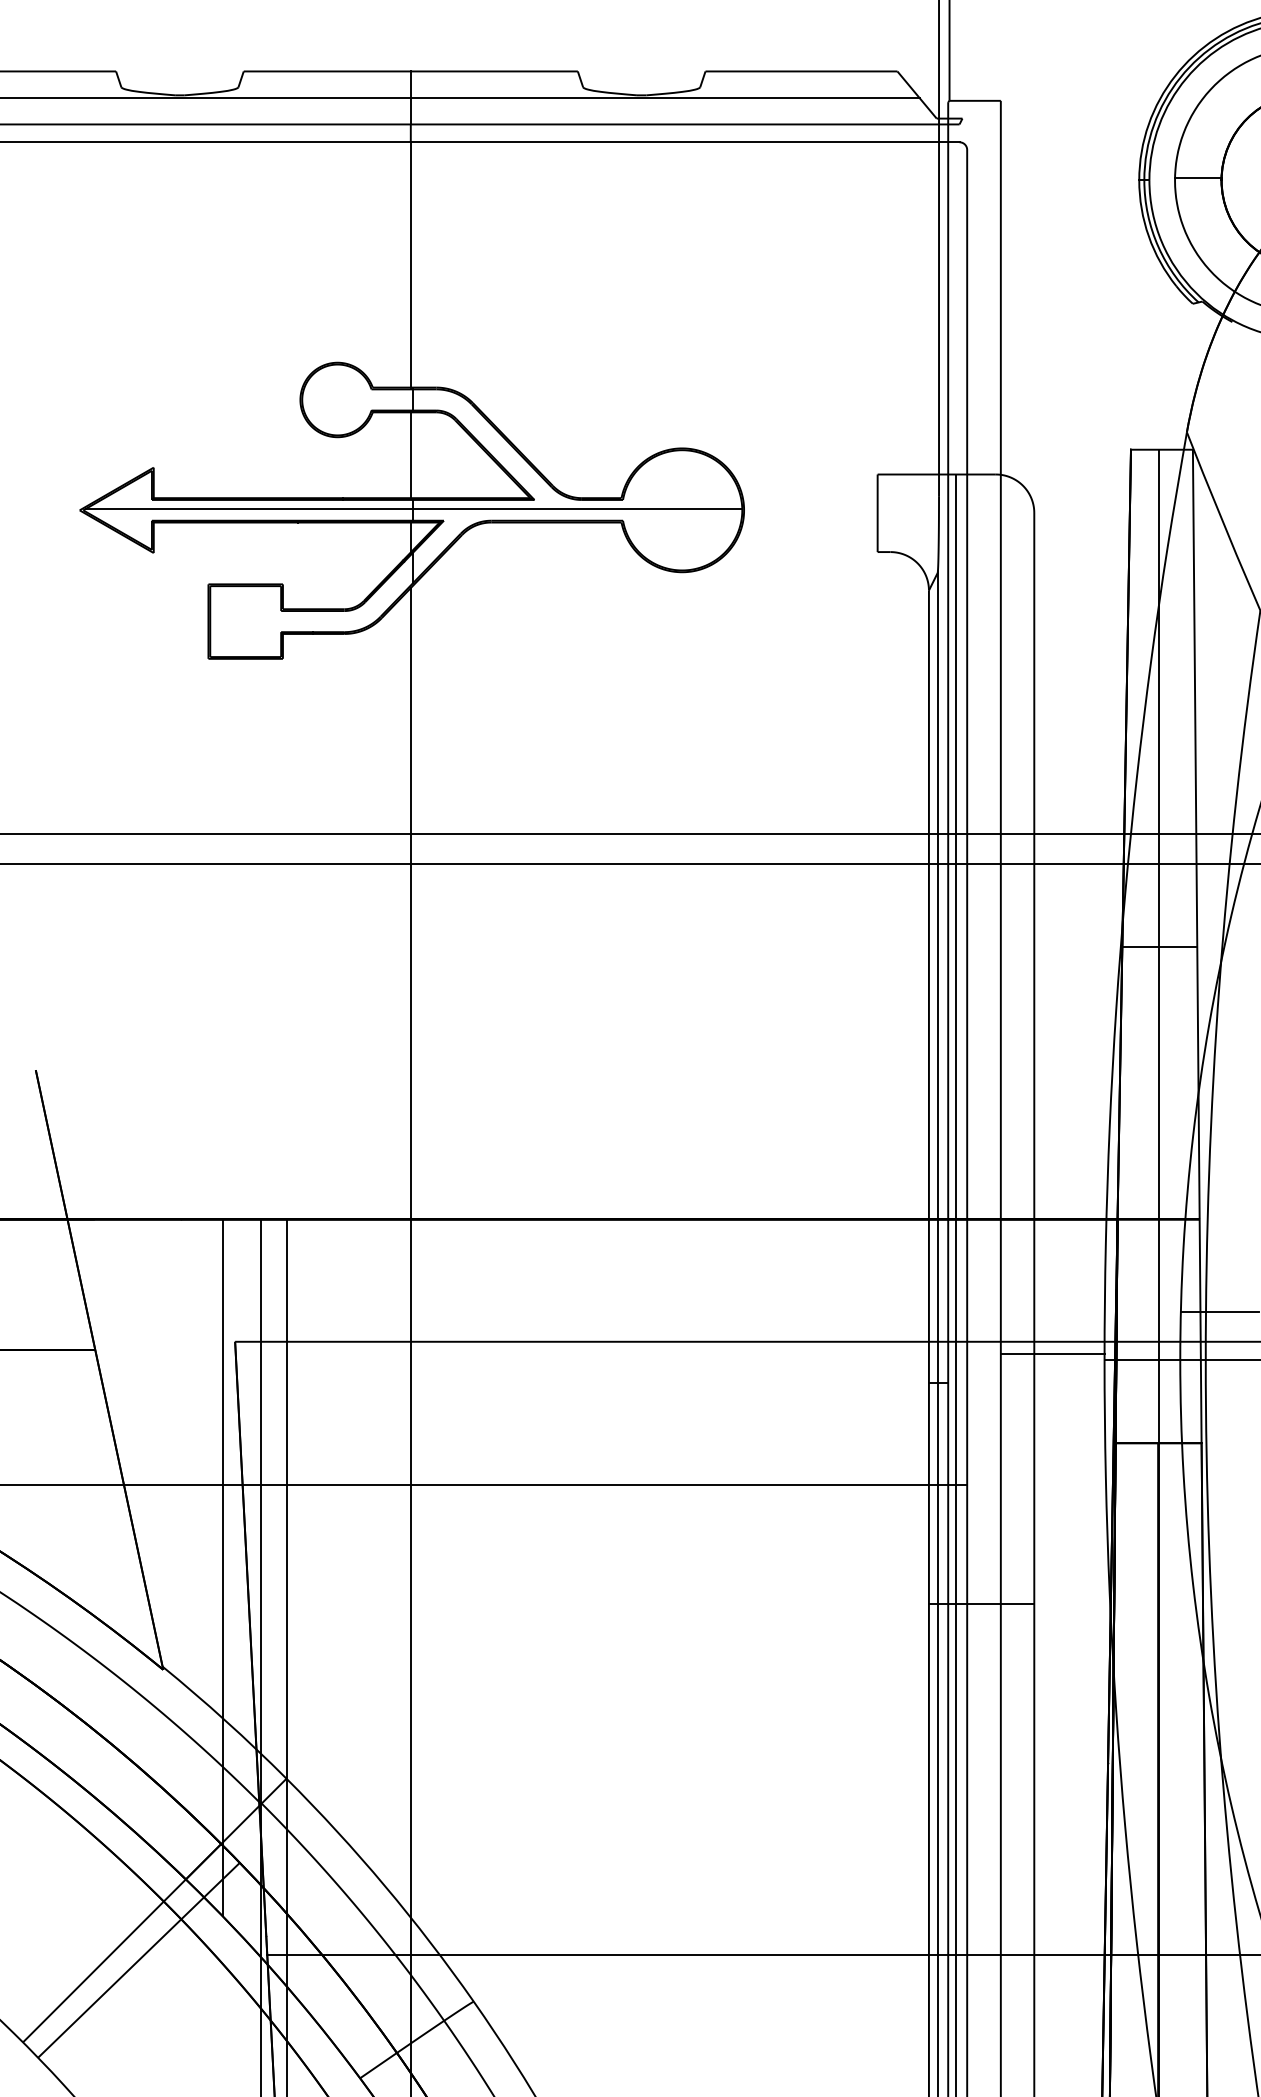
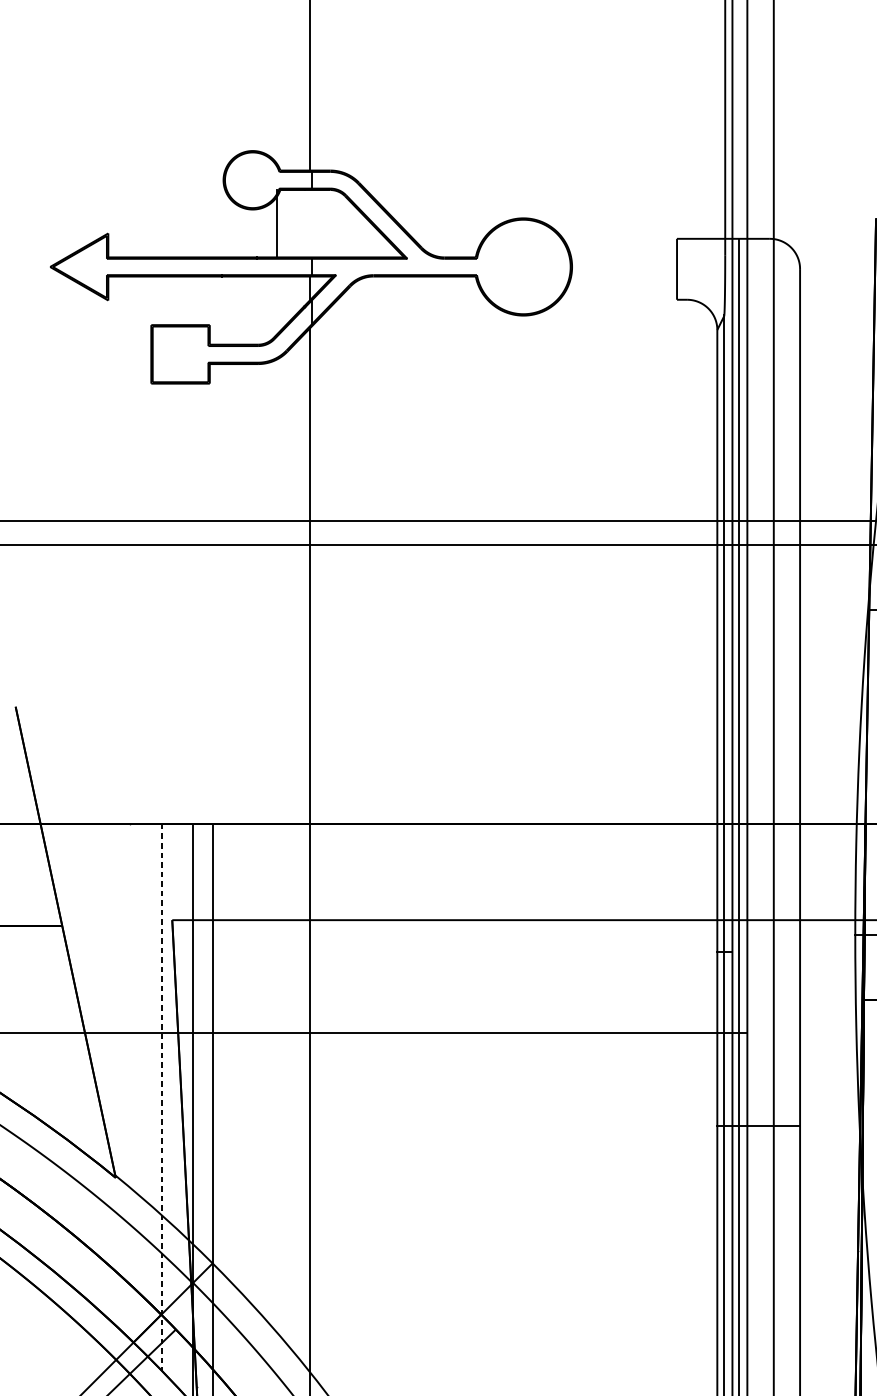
line: (410, 455) -> (277, 223), moved
line: (414, 508) -> (313, 265), removed
line: (1052, 1353) -> (814, 929), removed
line: (222, 1568) -> (162, 1098), solid -> dashed

